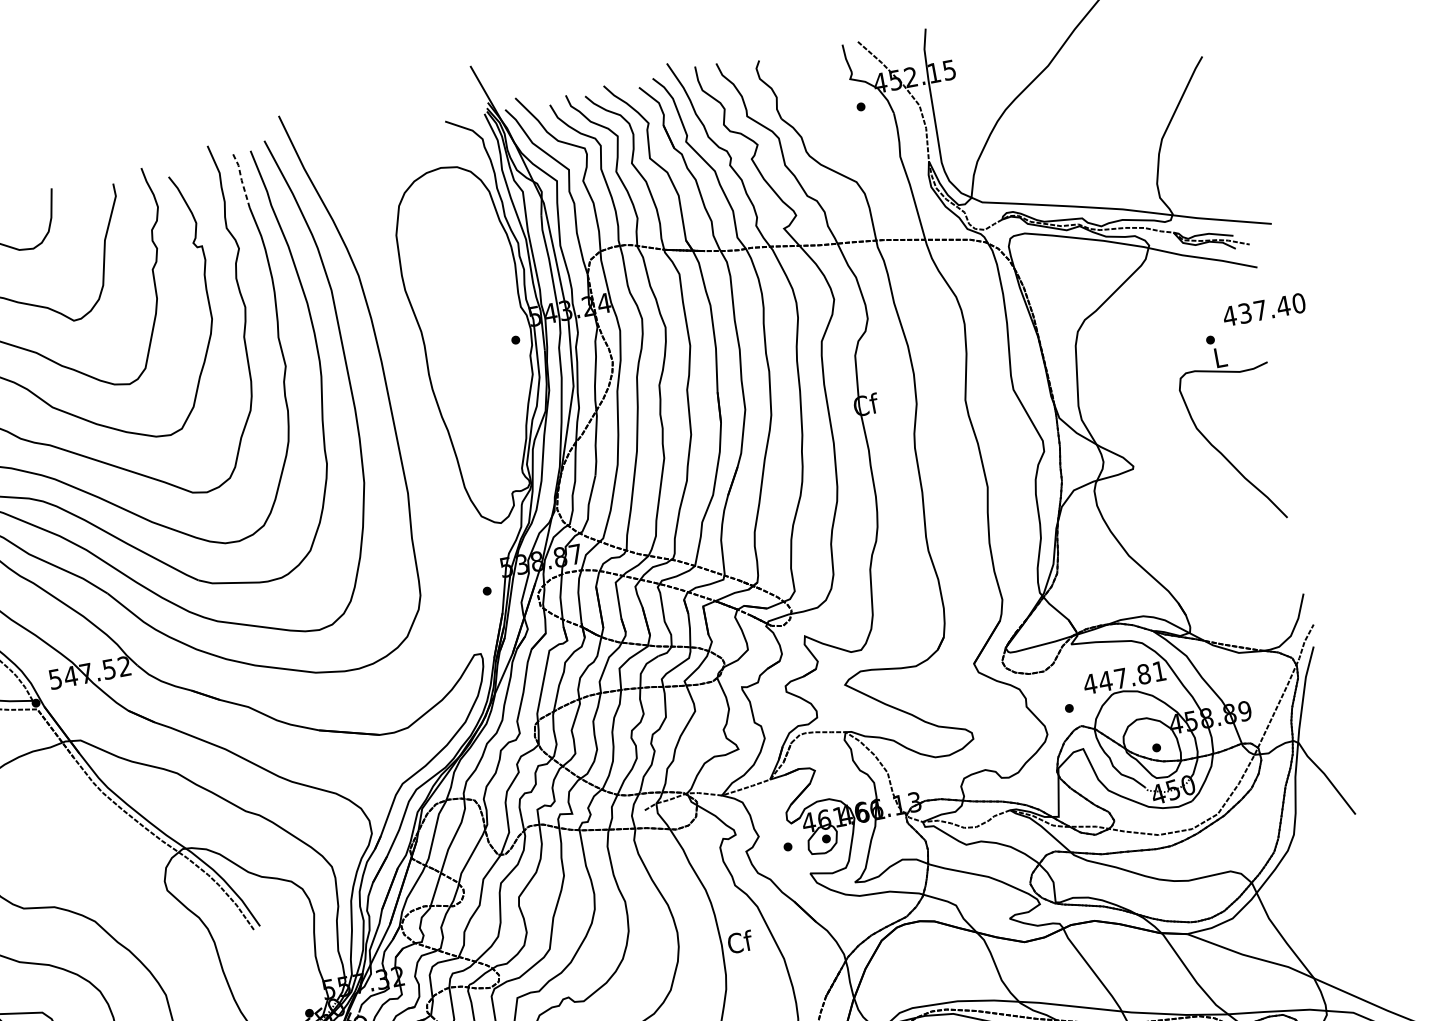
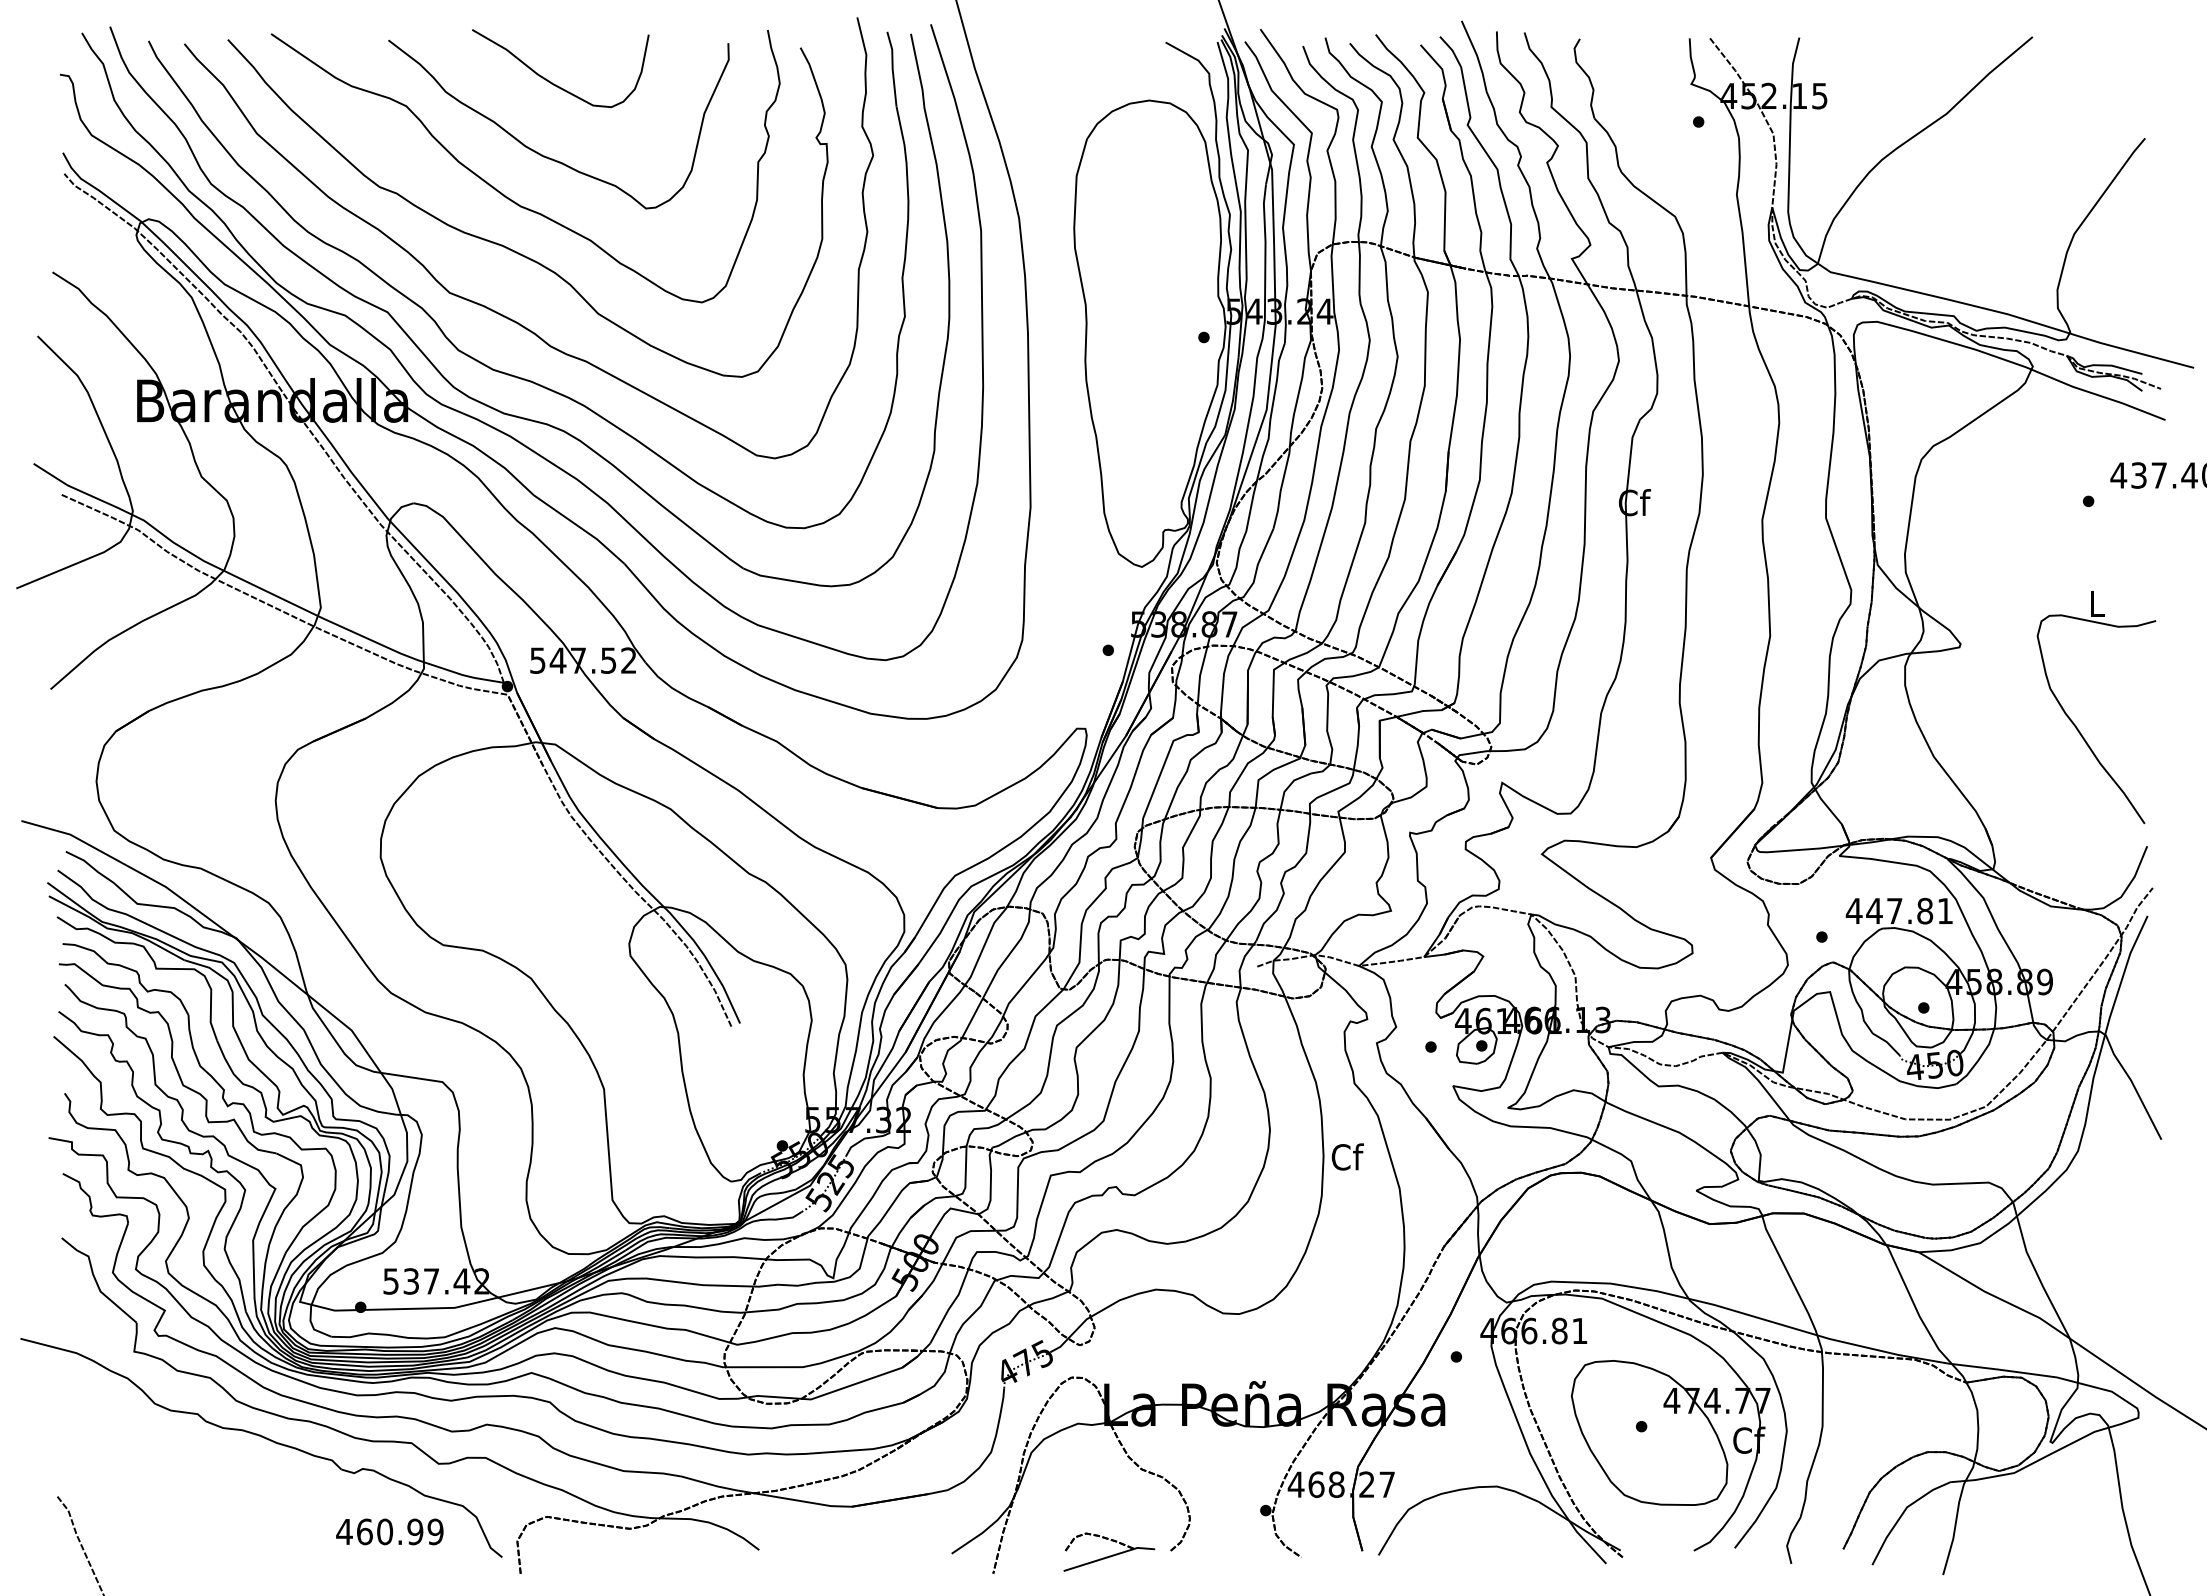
line: (241, 179) -> (892, 68), dashed -> solid
part: (1221, 452) -> (2076, 725), moved

